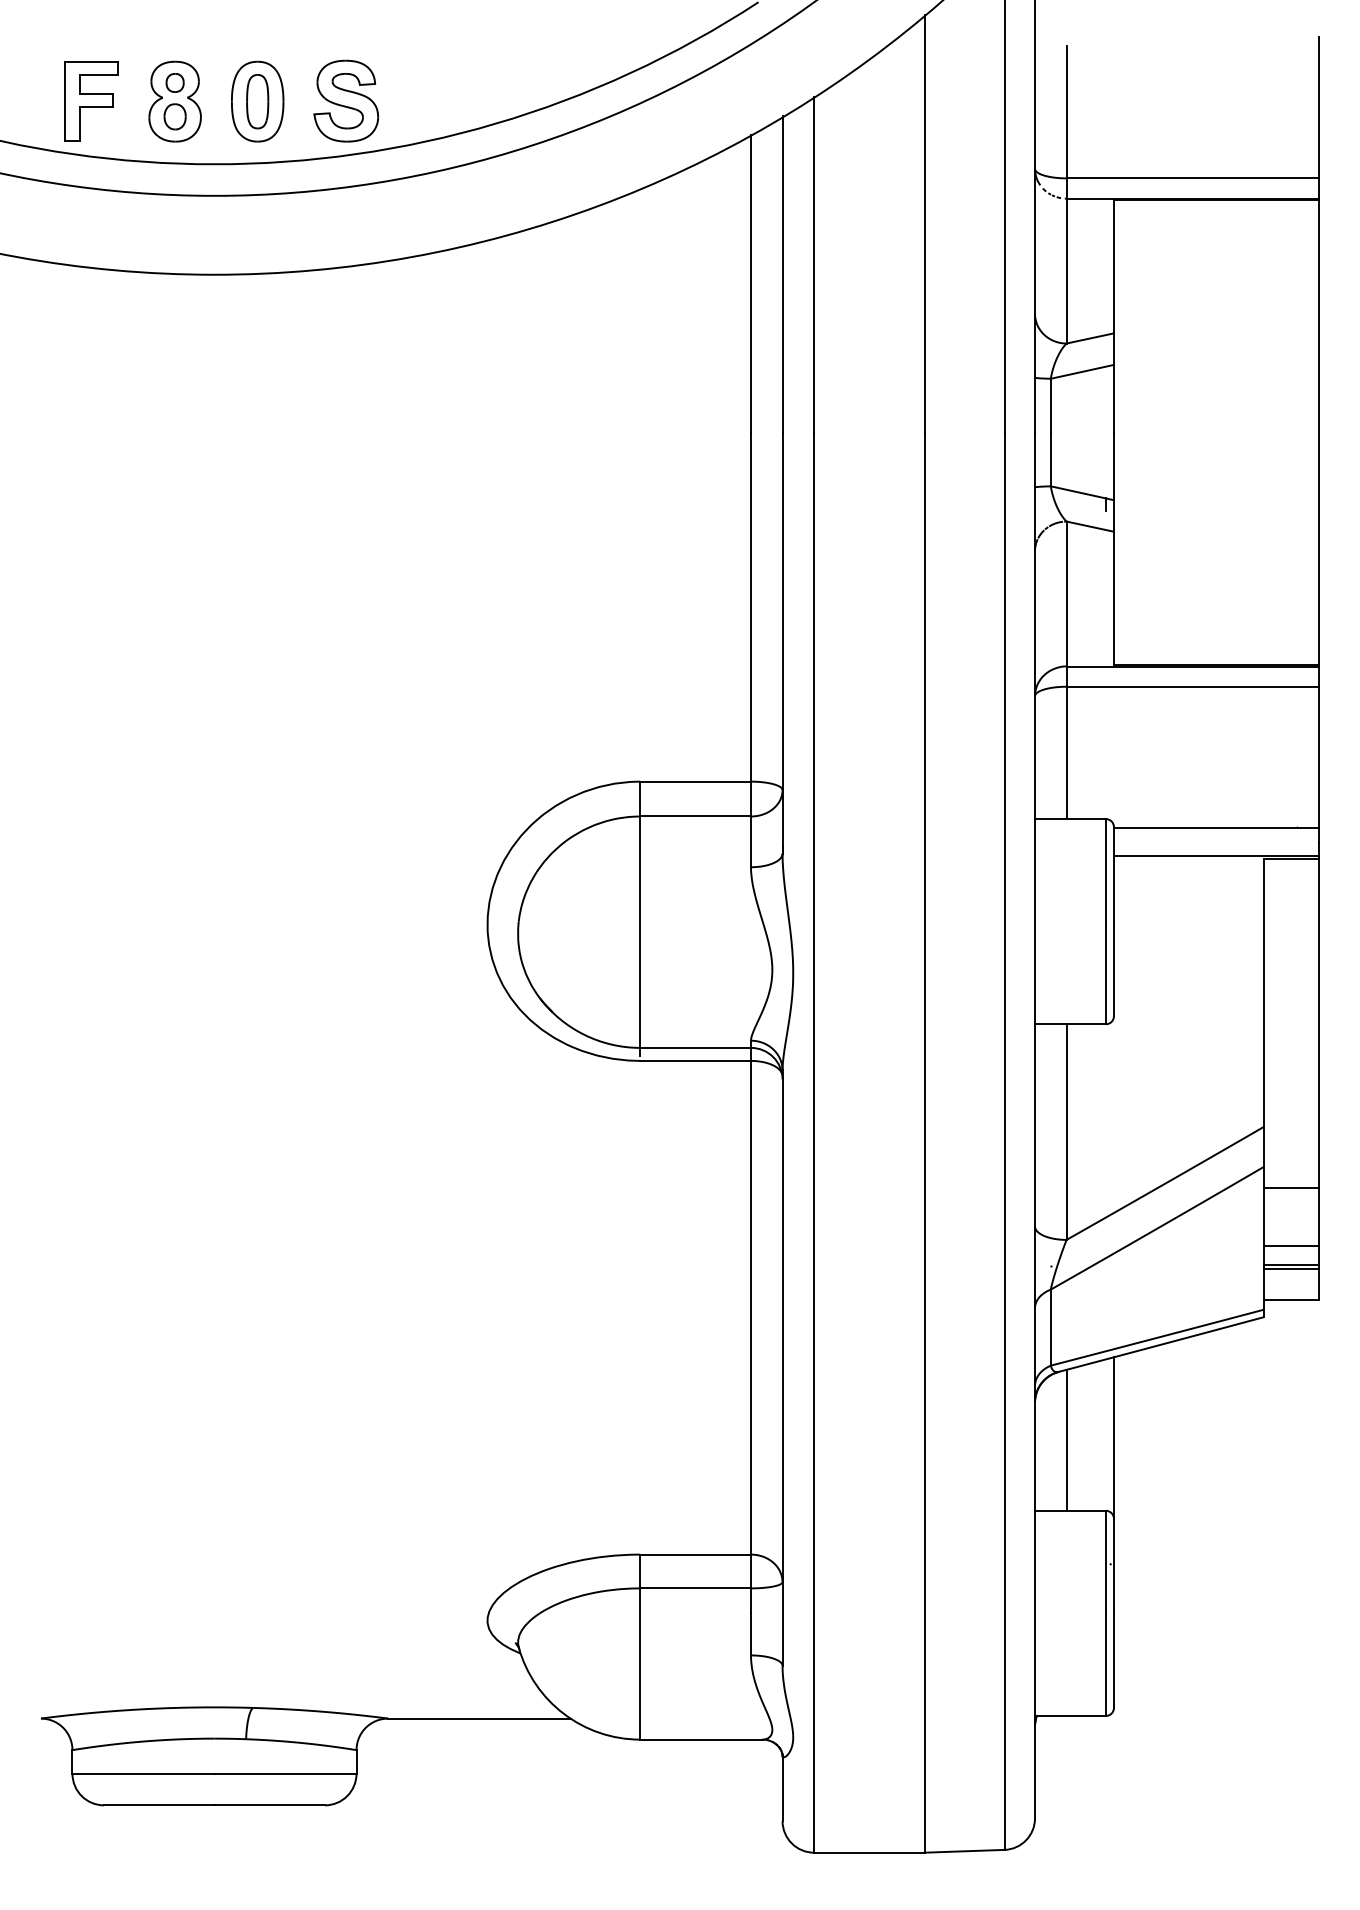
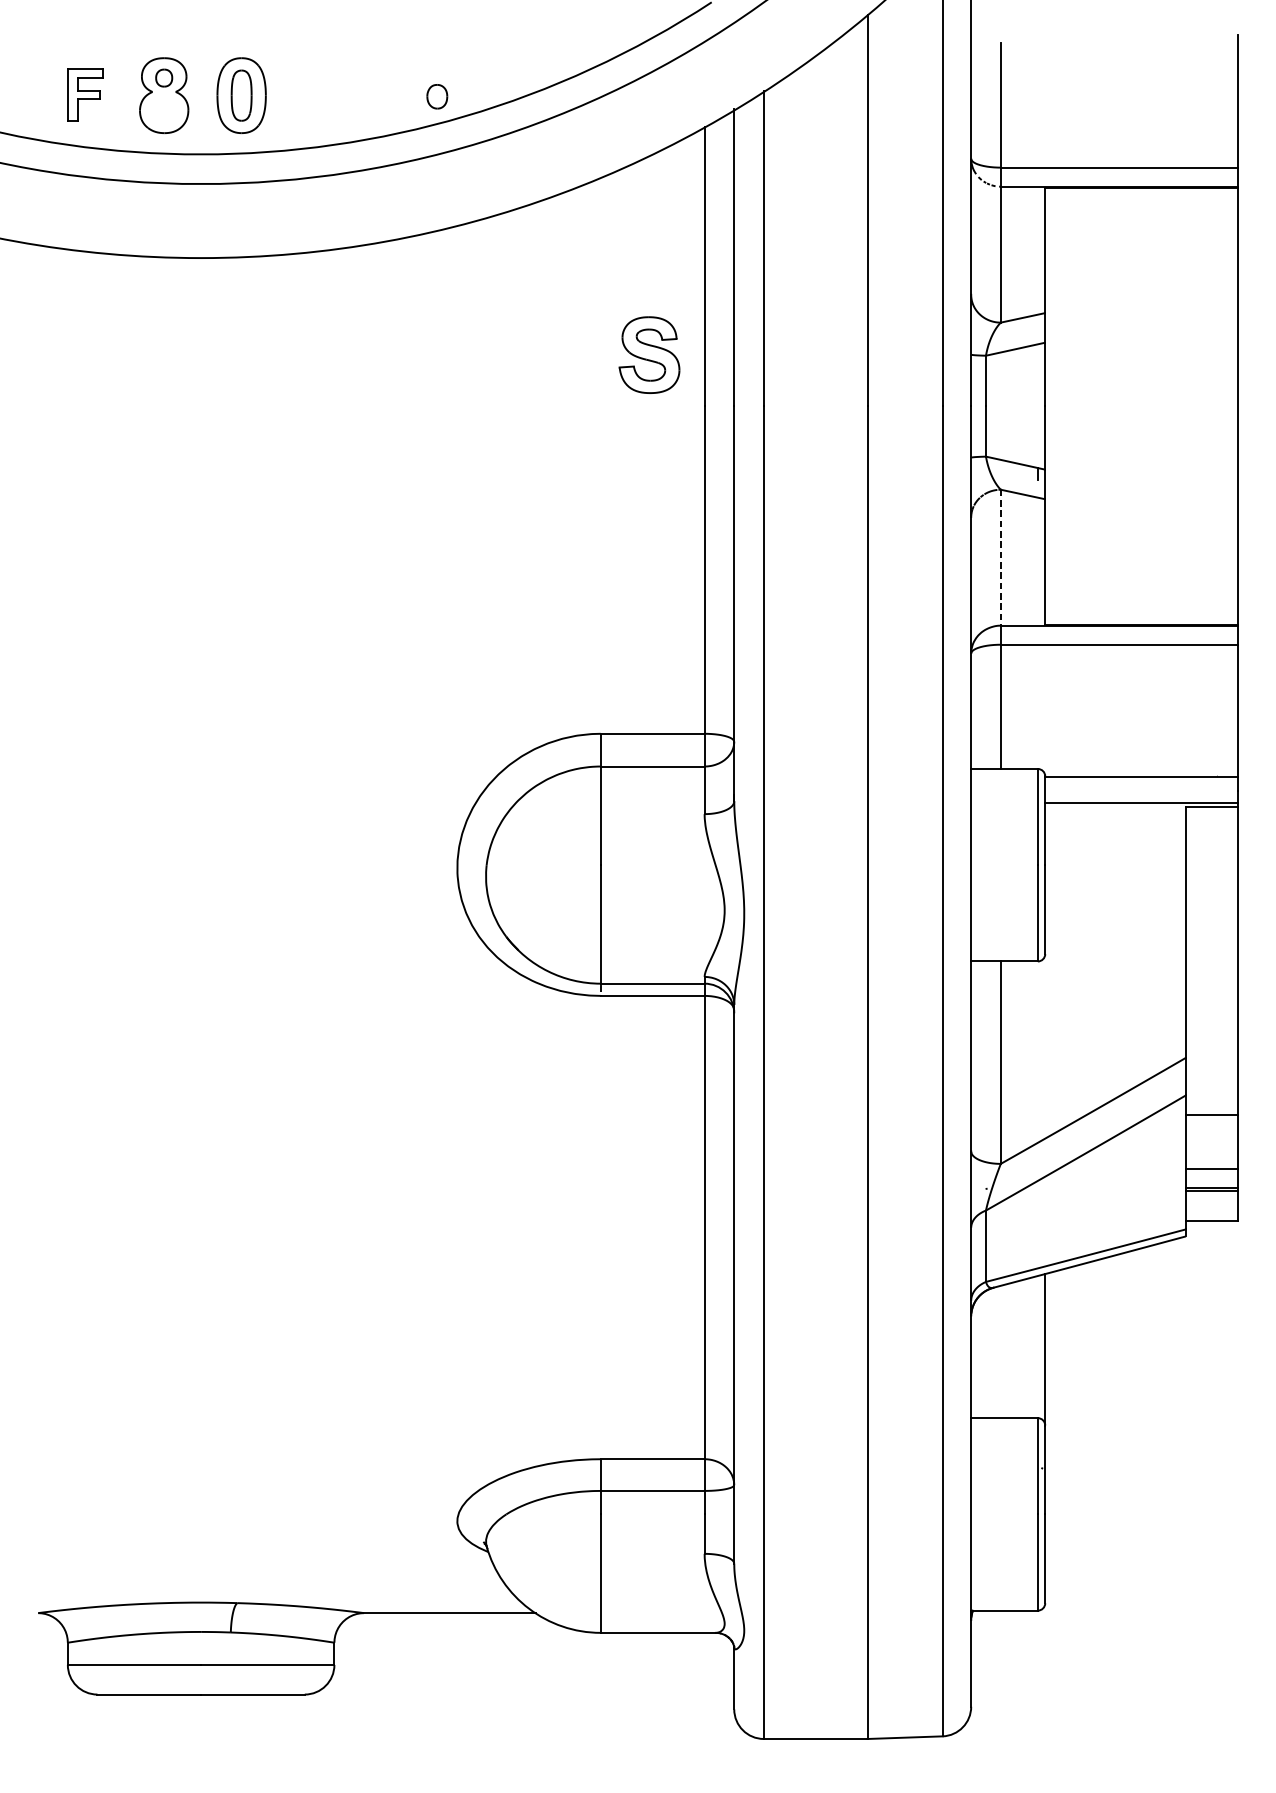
part: (345, 100) -> (648, 354), moved
part: (91, 101) -> (85, 95), size x0.7
part: (174, 116) -> (436, 96), moved
line: (1066, 594) -> (1000, 558), solid -> dashed
line: (1066, 1439) -> (1000, 1351), removed

